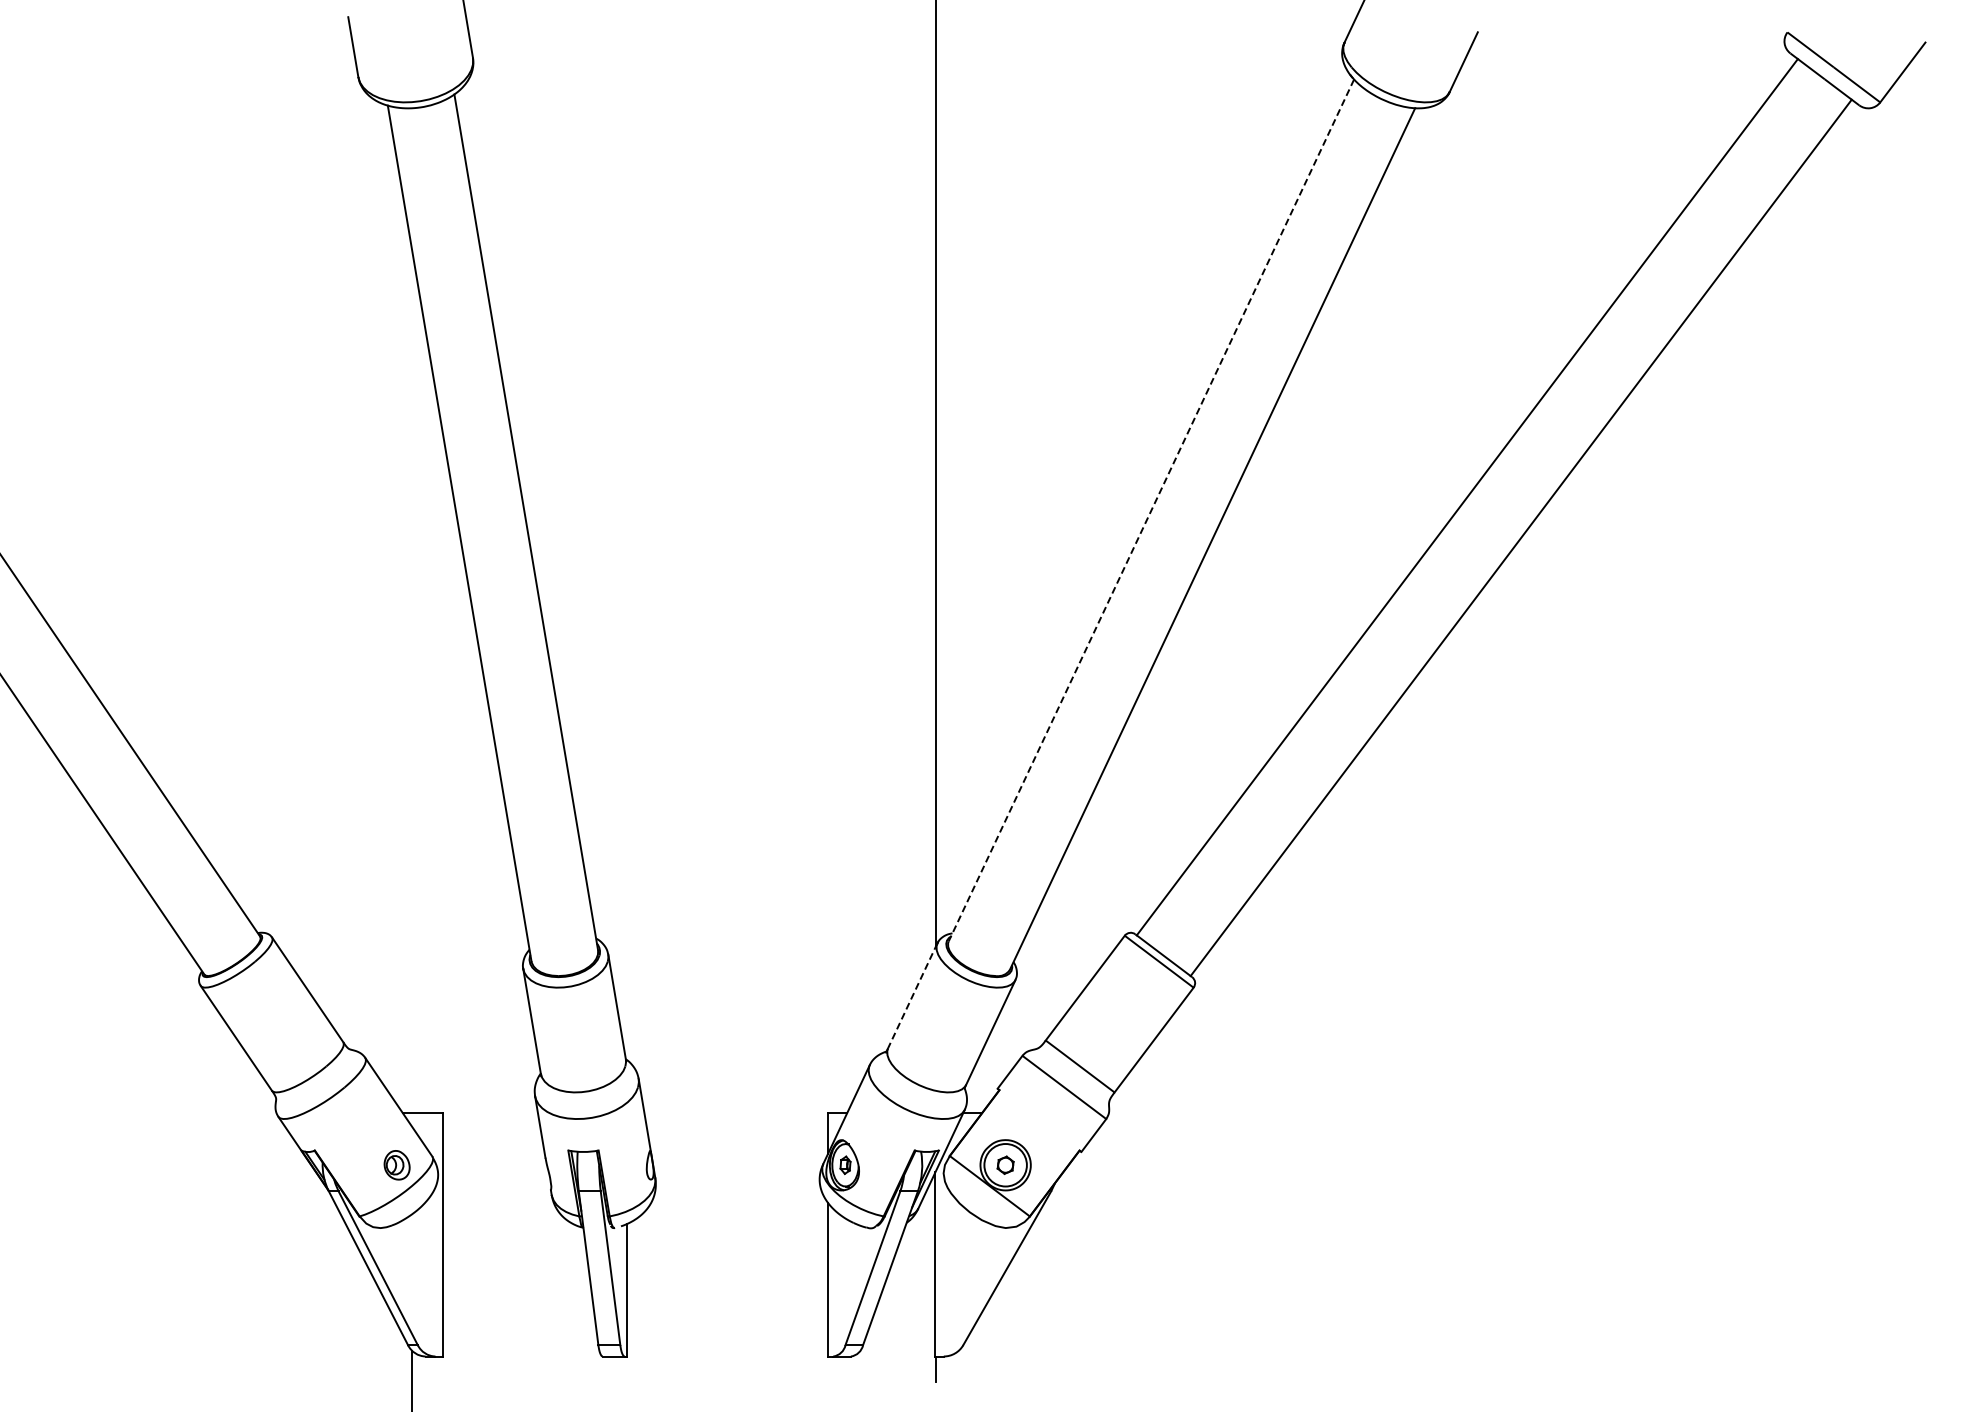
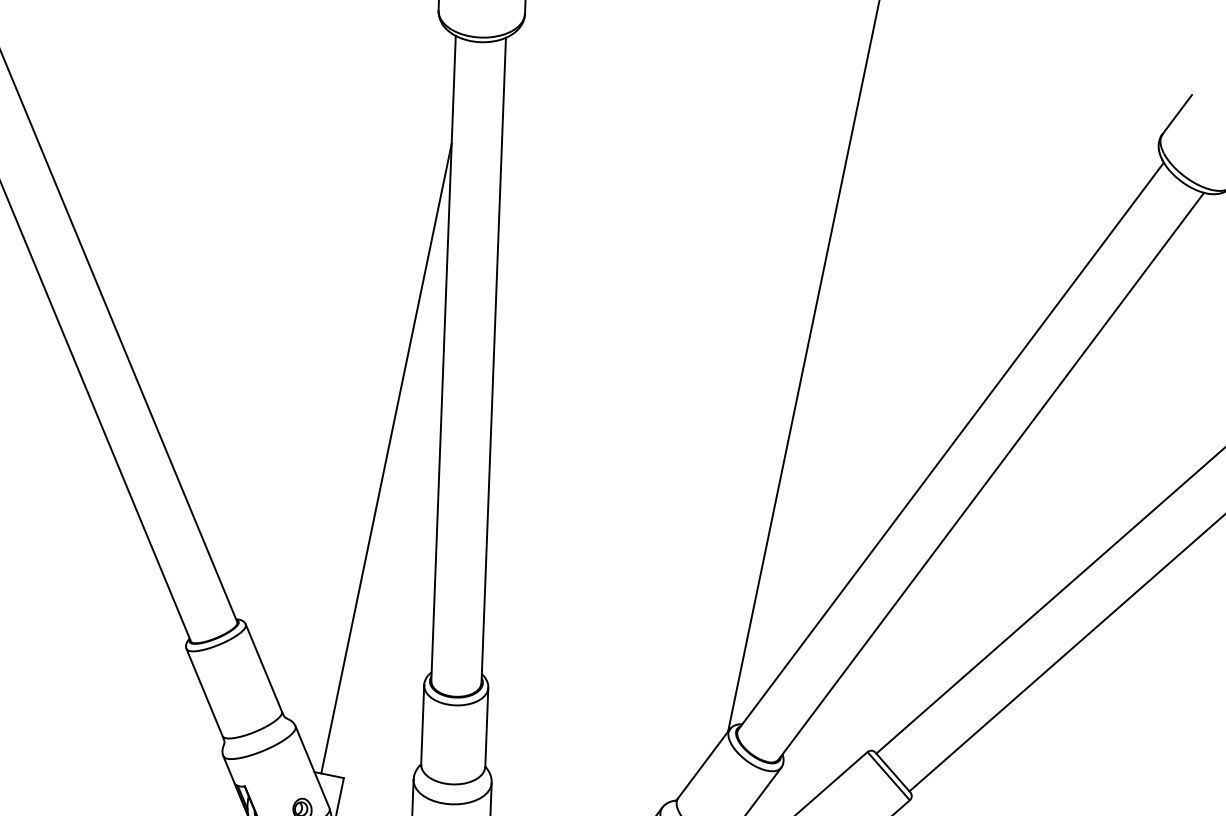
line: (1151, 510) -> (951, 446), dashed -> solid
line: (411, 680) -> (386, 458), added
line: (912, 995) -> (703, 763), dashed -> solid

